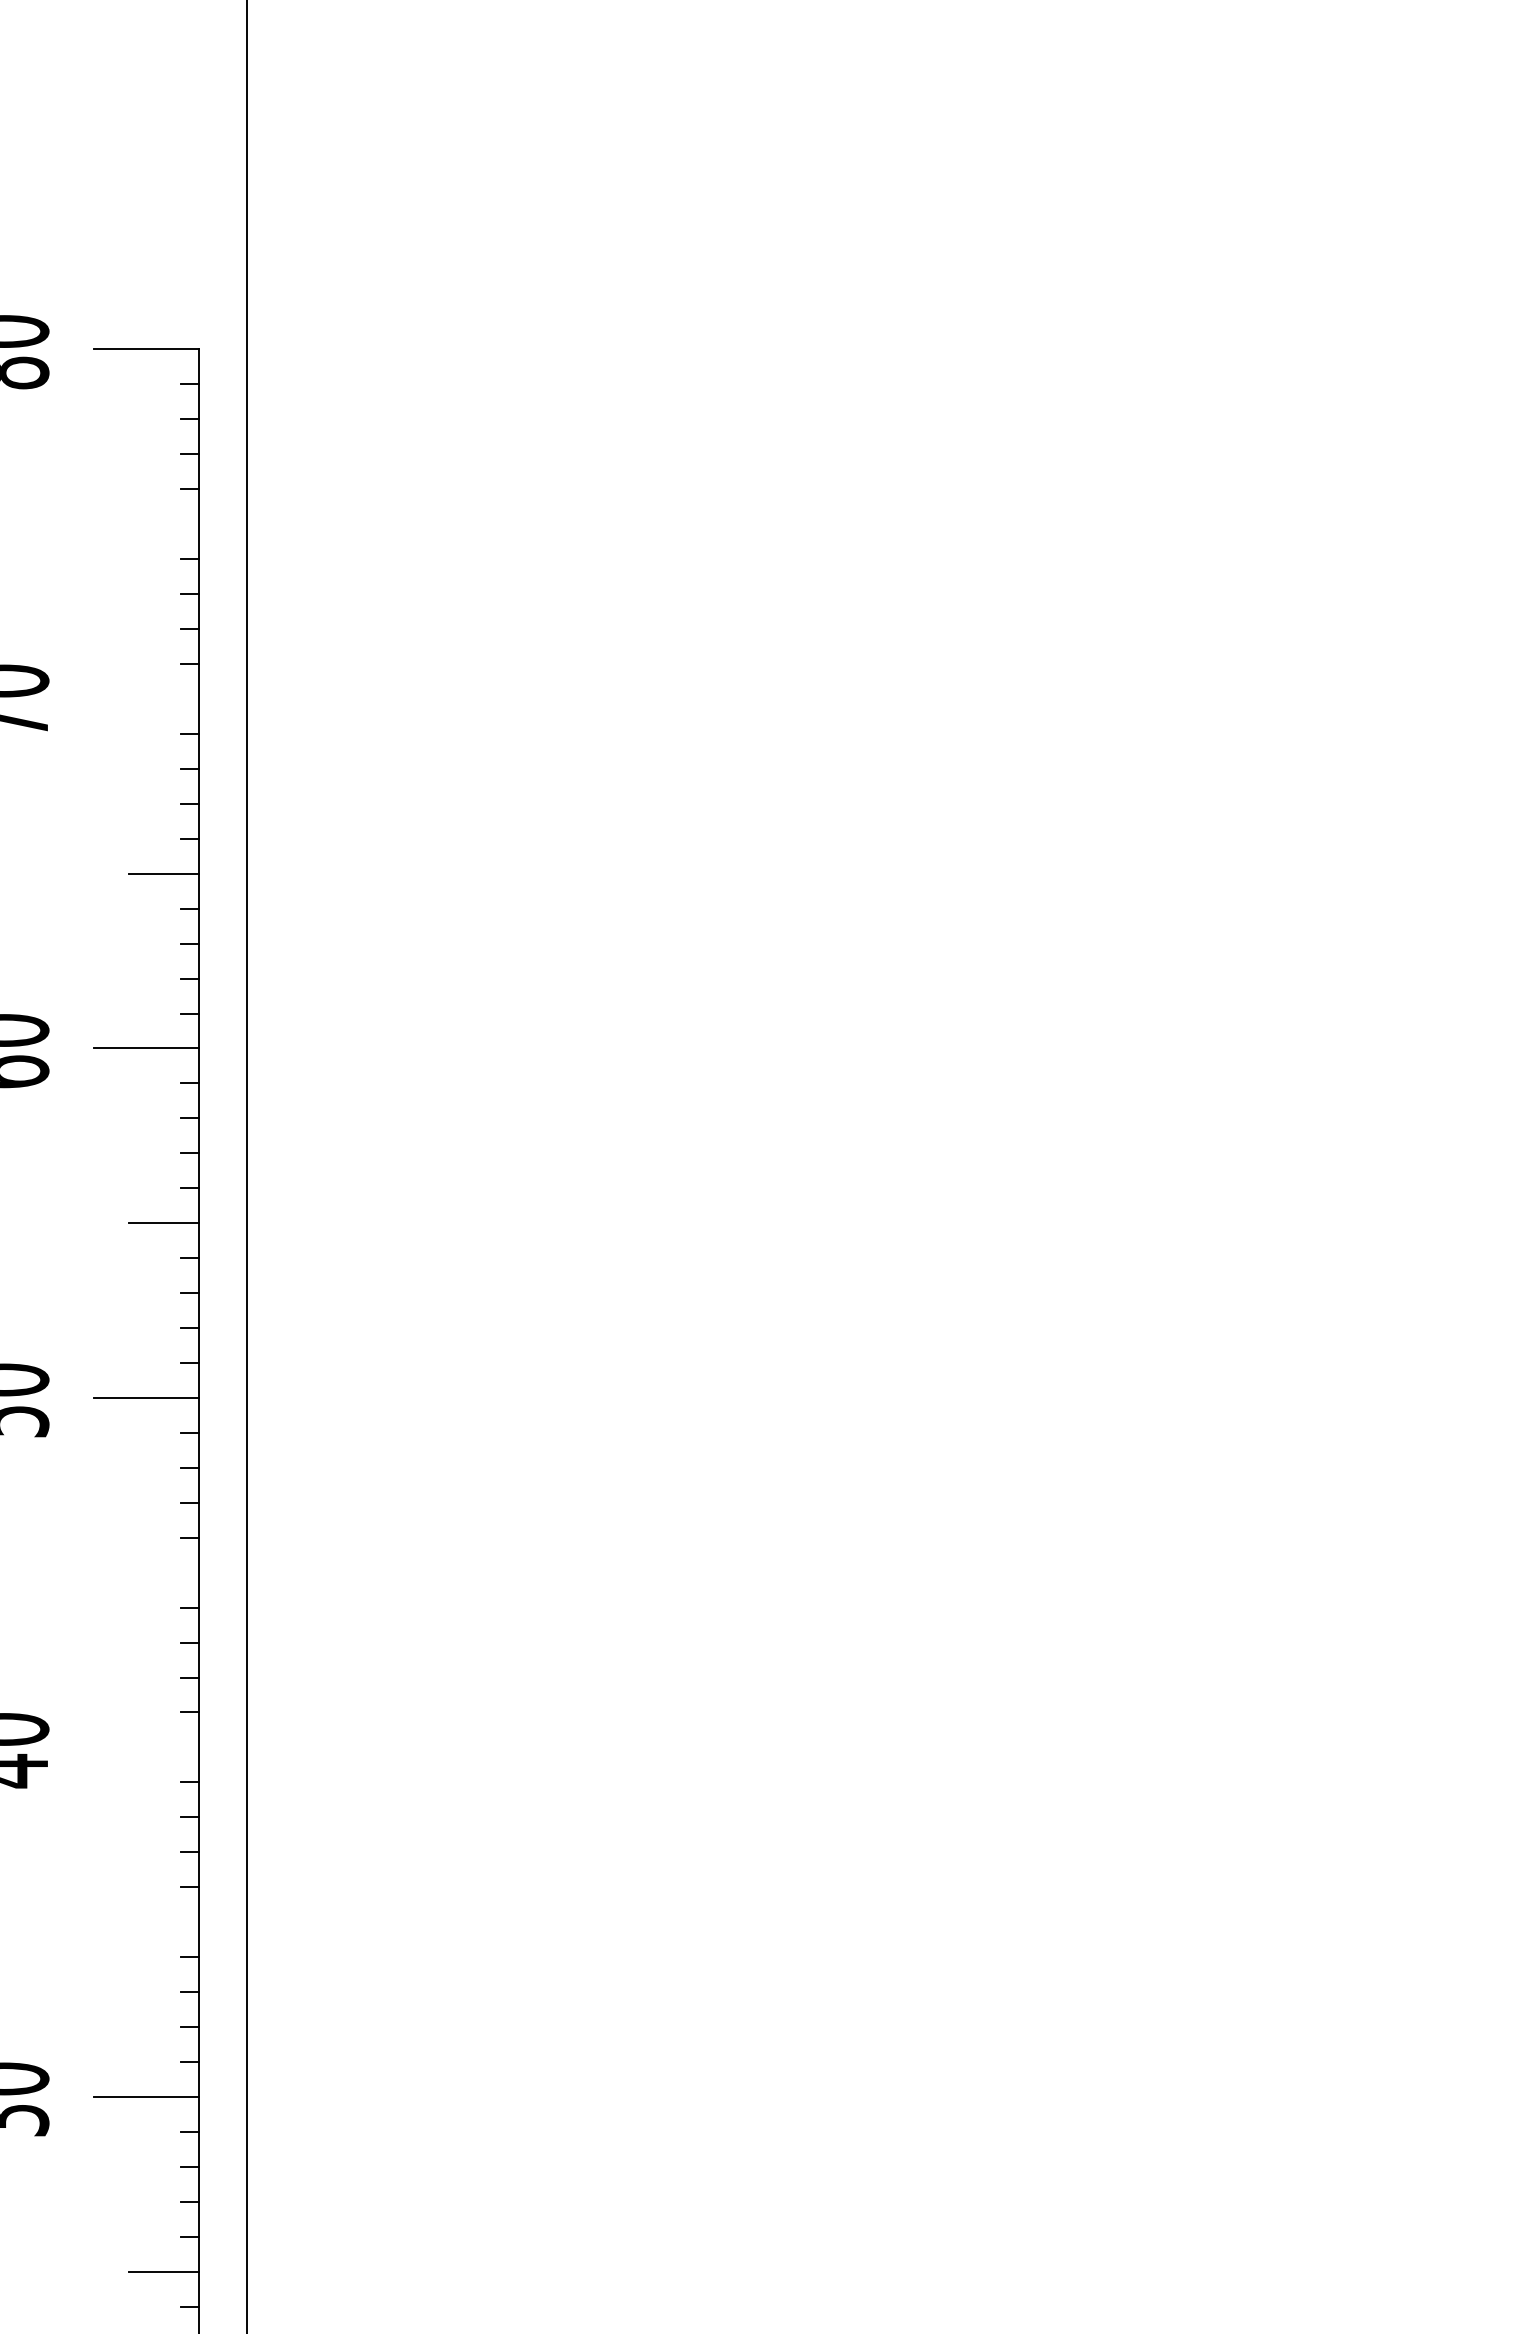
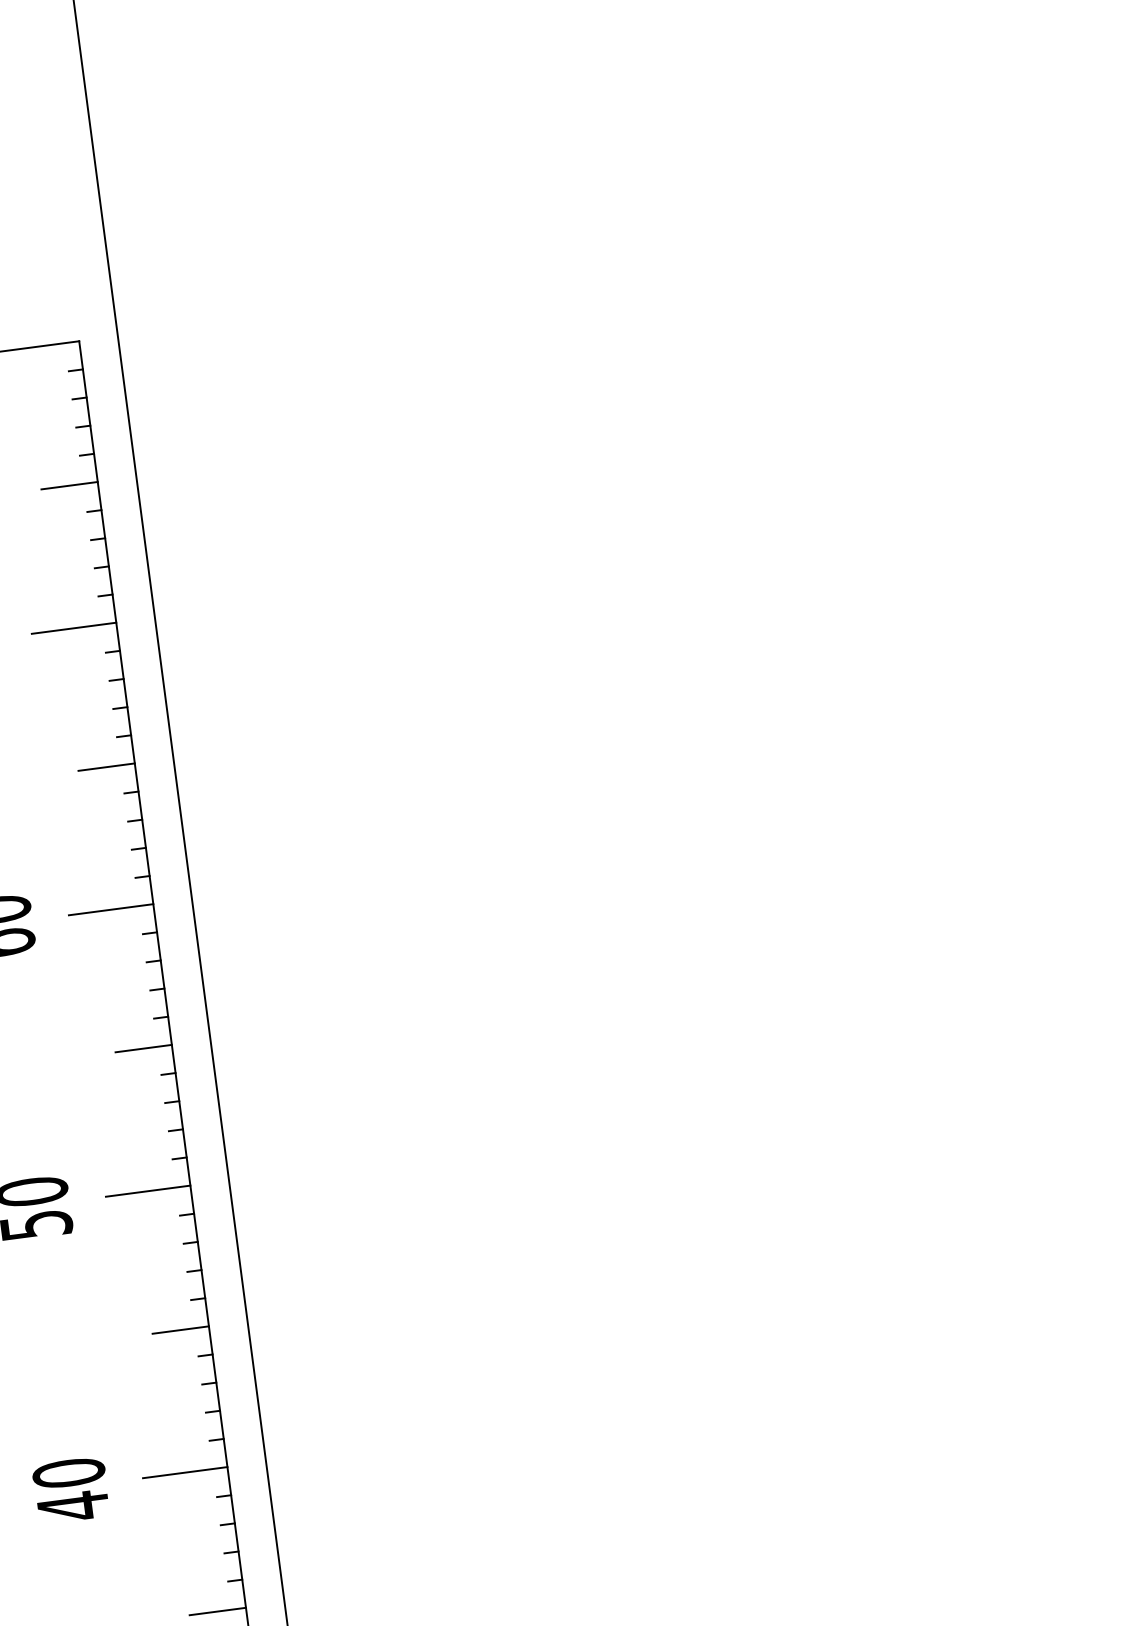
line: (163, 524) -> (69, 485), added
line: (145, 698) -> (73, 627), added
line: (163, 1572) -> (180, 1329), added
line: (145, 1747) -> (184, 1472), added
line: (163, 1922) -> (217, 1611), added

